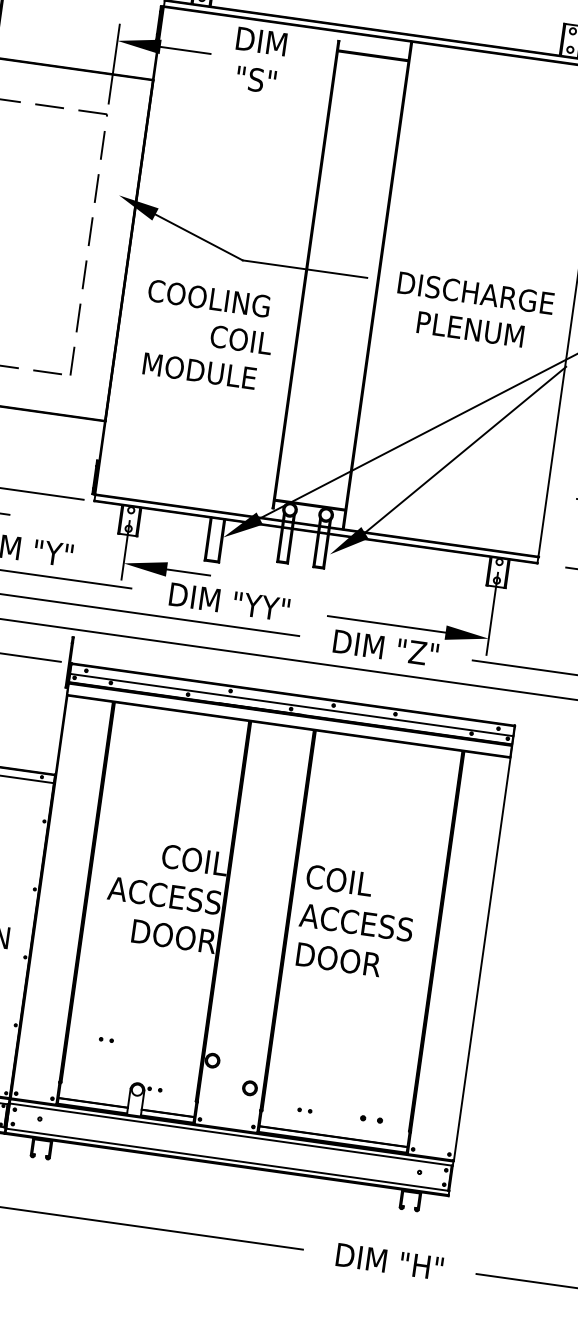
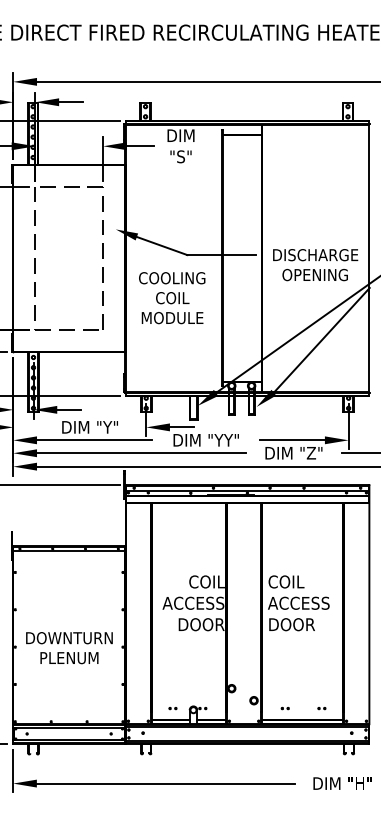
text: (469, 328) -> (314, 274), PLENUM -> OPENING
text: (240, 340) -> (172, 298), moved
part: (105, 1039) -> (172, 708), moved
part: (370, 1119) -> (321, 708), size x0.62

